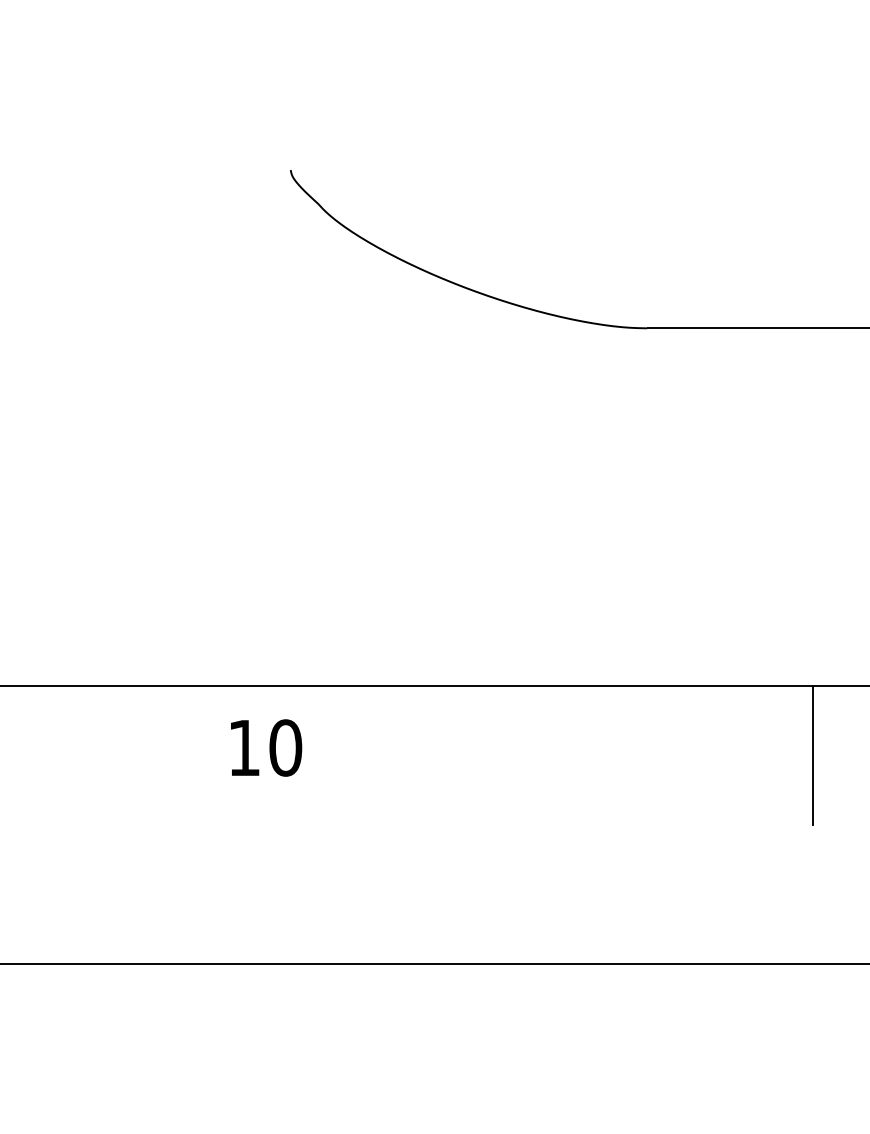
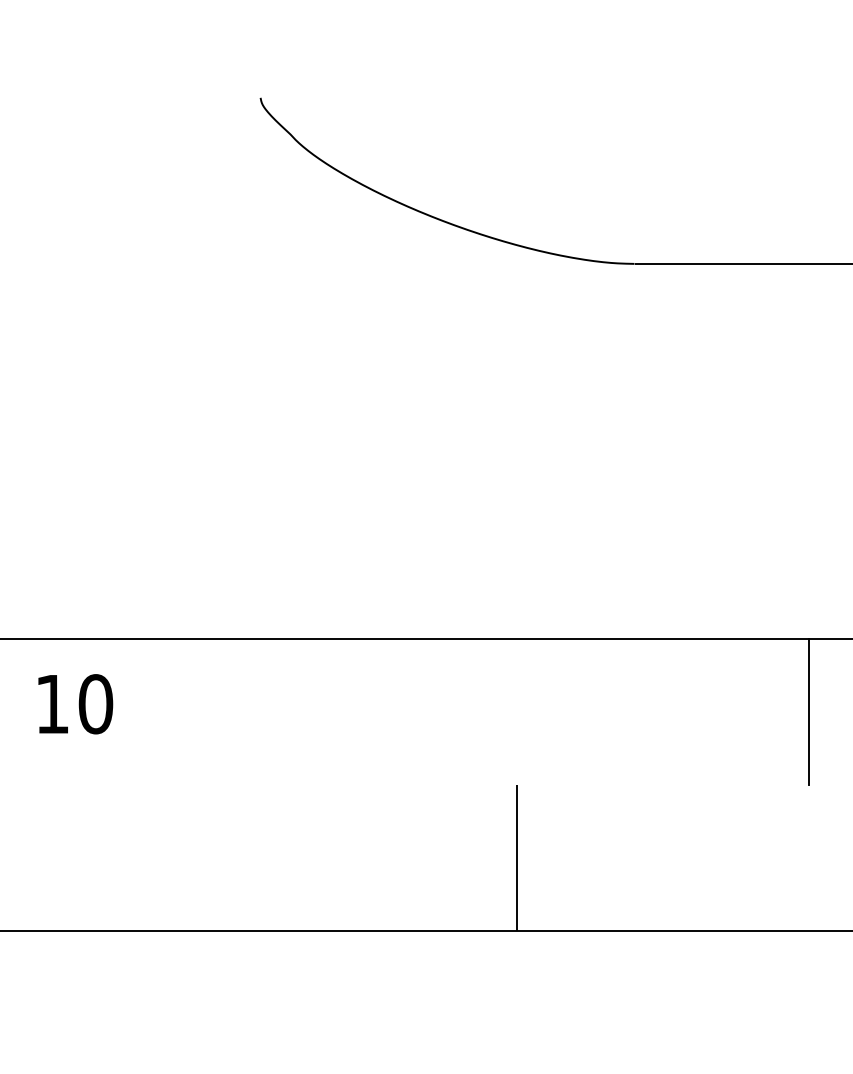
text: (266, 747) -> (75, 703), moved
line: (535, 894) -> (517, 857), added

